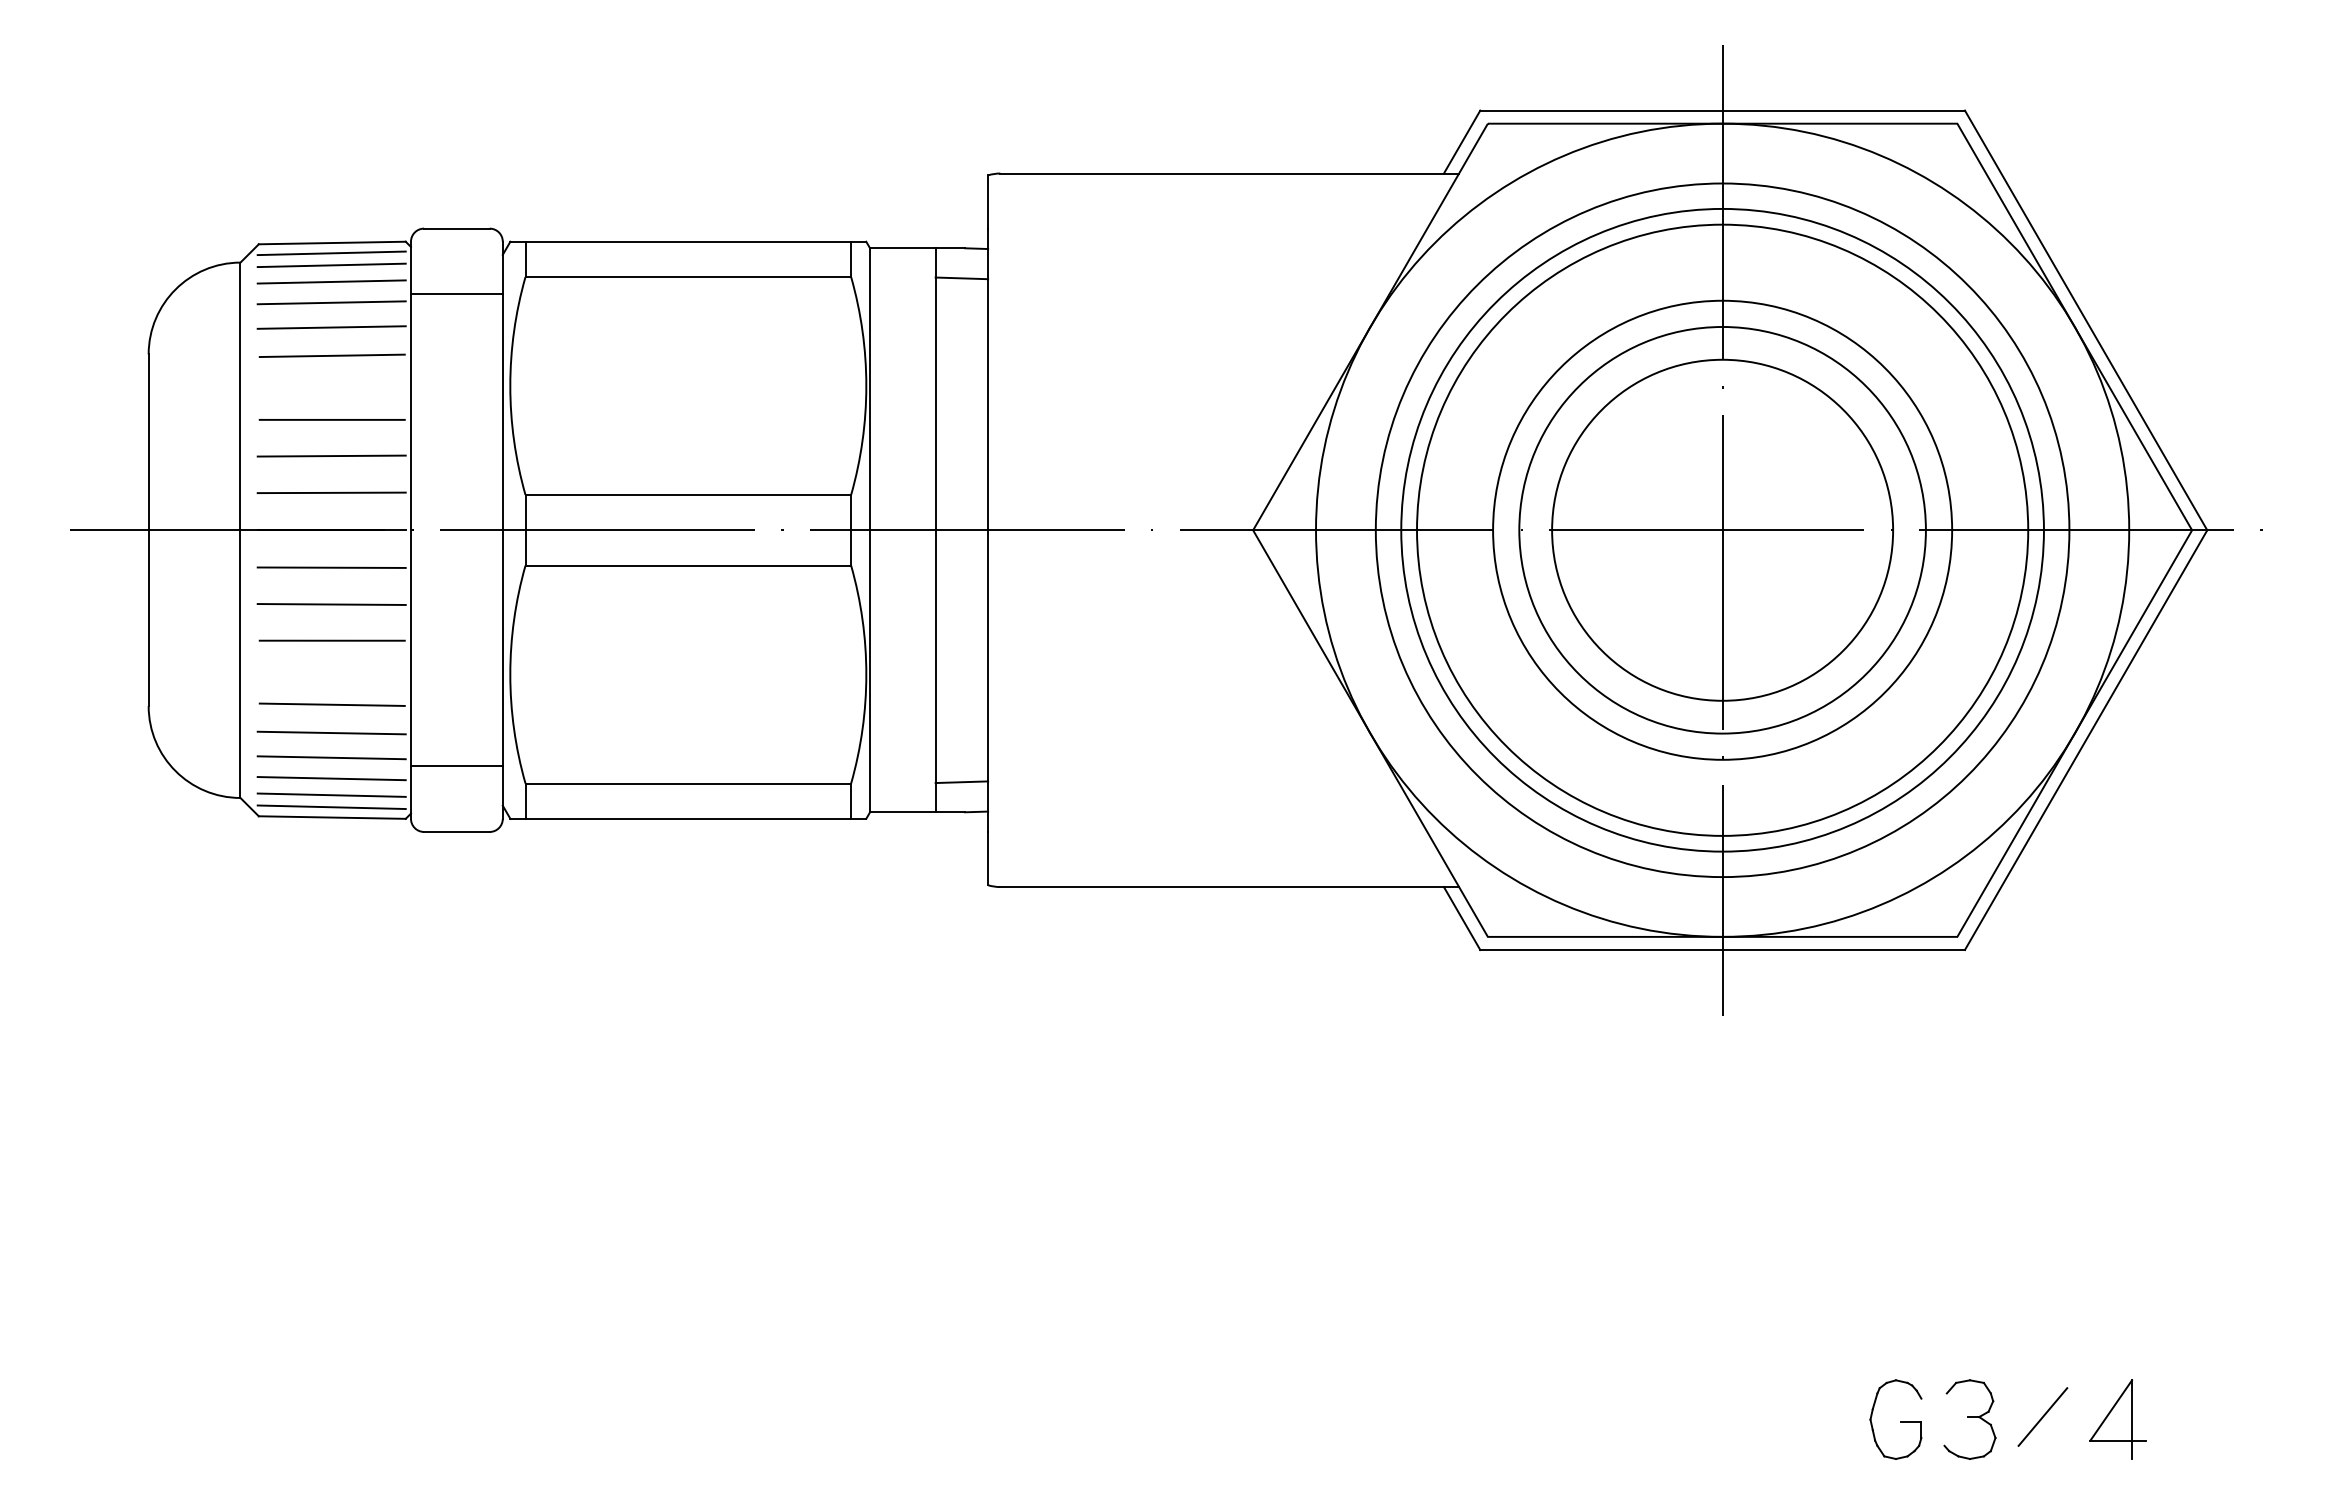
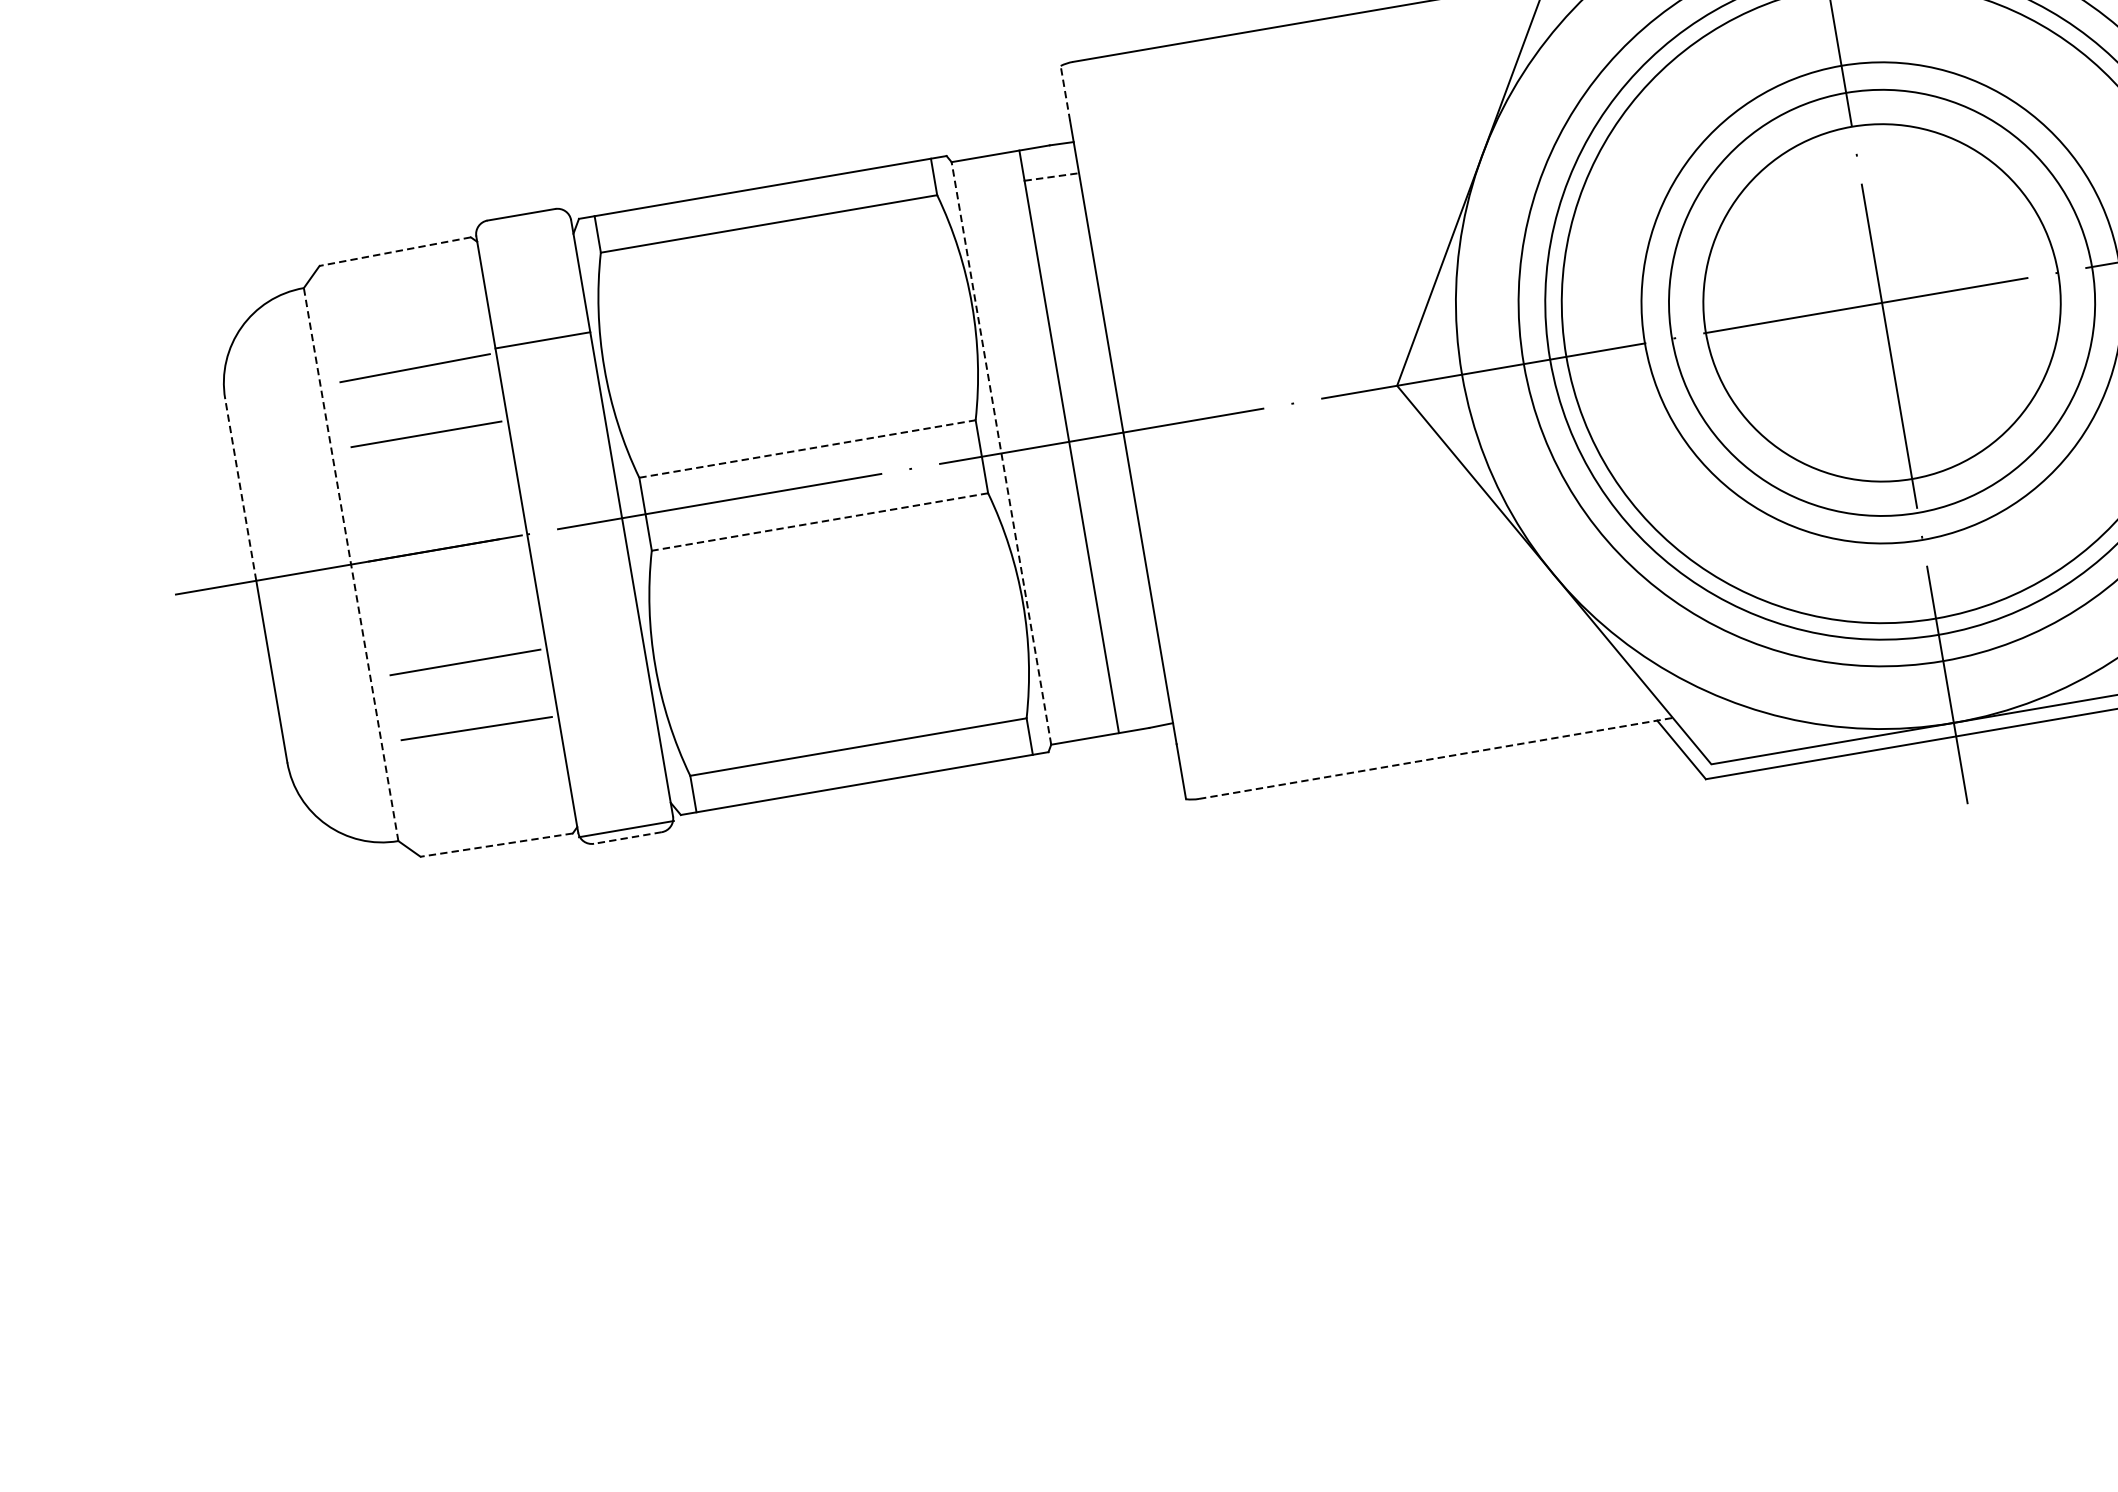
line: (988, 202) -> (1065, 93), solid -> dashed
line: (331, 243) -> (394, 252), solid -> dashed
line: (331, 253) -> (396, 262), removed
line: (331, 265) -> (398, 275), removed
line: (962, 278) -> (1052, 177), solid -> dashed
line: (331, 281) -> (401, 291), removed
line: (456, 294) -> (542, 340), moved
line: (331, 302) -> (404, 313), removed
line: (331, 327) -> (409, 339), removed
line: (148, 442) -> (240, 490), solid -> dashed
line: (331, 455) -> (431, 471), removed
line: (331, 492) -> (438, 509), removed
line: (688, 494) -> (807, 448), solid -> dashed
line: (240, 530) -> (351, 564), solid -> dashed
line: (870, 530) -> (1001, 453), solid -> dashed
line: (688, 565) -> (820, 521), solid -> dashed
line: (331, 567) -> (451, 586), removed
line: (331, 604) -> (458, 625), removed
line: (331, 732) -> (480, 757), removed
line: (331, 757) -> (485, 783), removed
line: (456, 766) -> (626, 829), moved
line: (331, 778) -> (488, 804), removed
line: (961, 782) -> (1140, 697), removed
line: (331, 794) -> (491, 821), removed
line: (331, 807) -> (494, 834), removed
line: (331, 817) -> (495, 845), solid -> dashed
line: (456, 831) -> (627, 837), solid -> dashed
line: (1230, 887) -> (1436, 758), solid -> dashed

